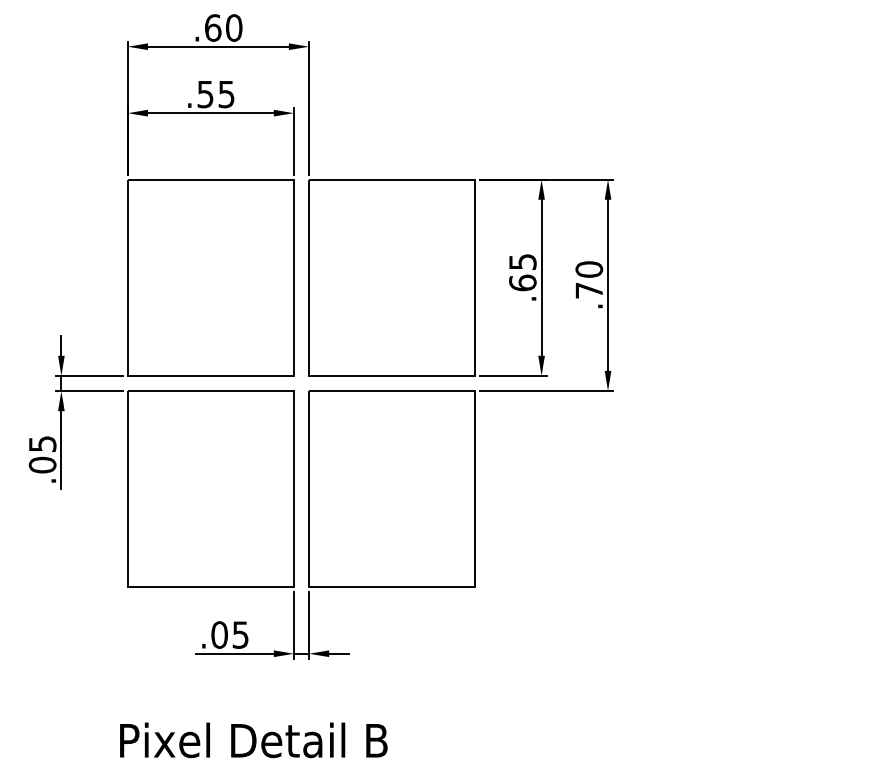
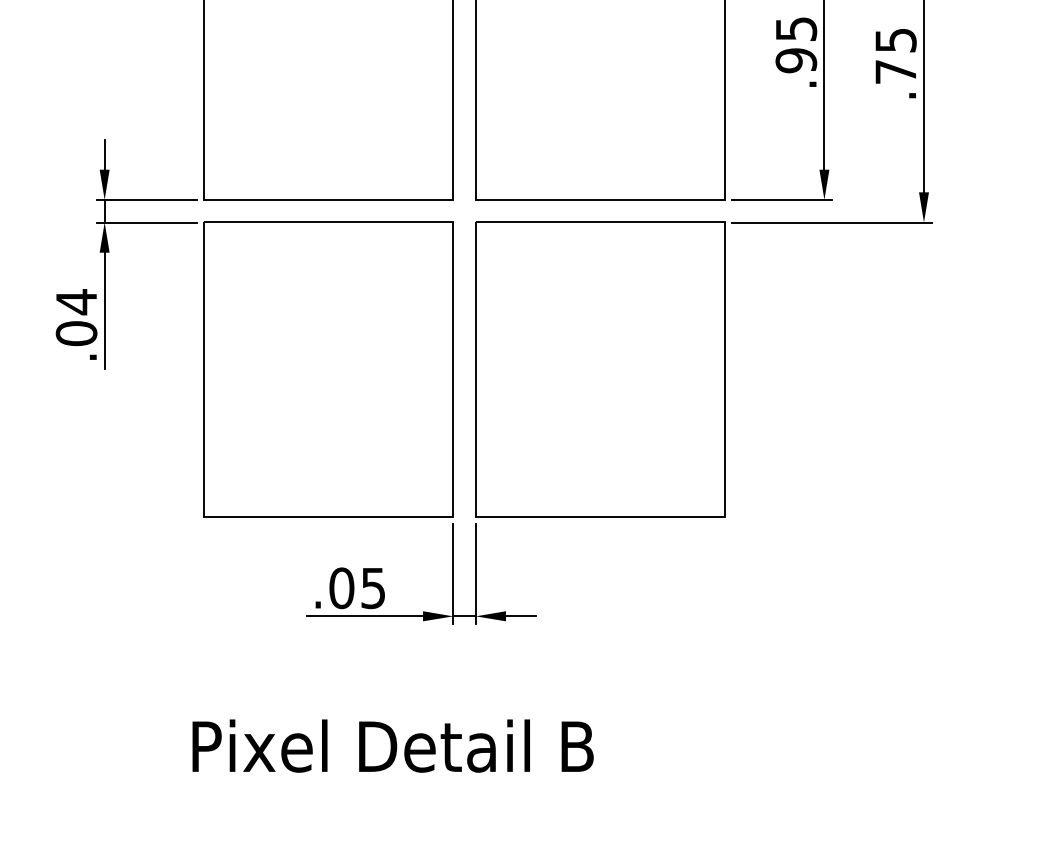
text: (589, 269) -> (896, 40), .70 -> .75
text: (522, 282) -> (795, 59), .65 -> .95
text: (42, 443) -> (76, 301), .05 -> .04

